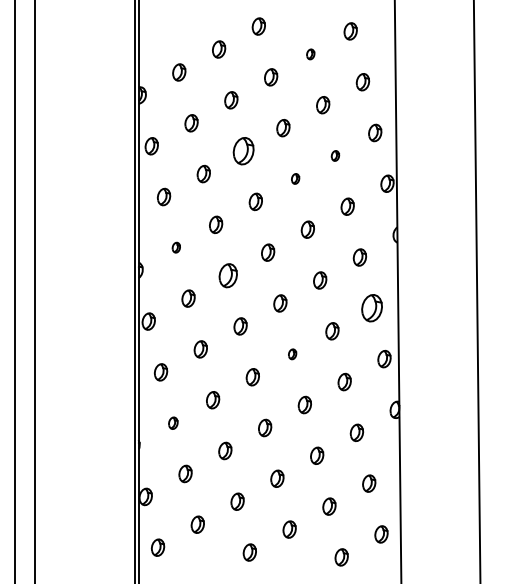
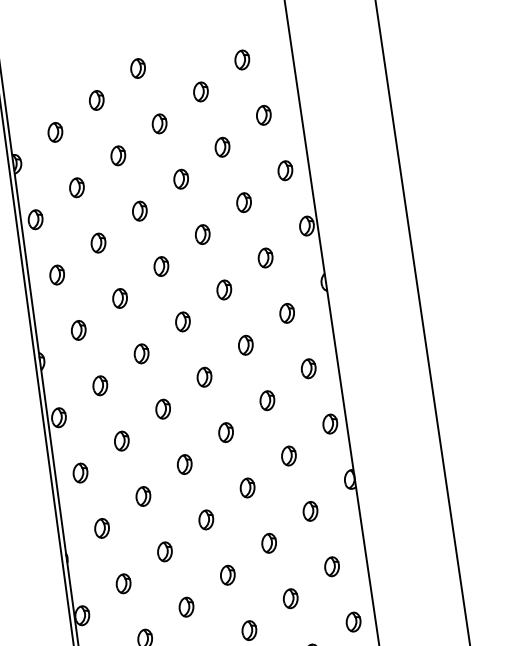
part: (310, 54) -> (200, 92), size x1.67
part: (243, 150) -> (139, 210), size x0.62
part: (335, 155) -> (244, 202), size x1.67
part: (295, 178) -> (202, 234), size x1.67
part: (176, 247) -> (78, 330), size x1.67
part: (228, 275) -> (141, 353), size x0.71
part: (372, 308) -> (309, 368), size x0.62
part: (292, 354) -> (225, 432), size x1.67
part: (173, 423) -> (102, 528), size x1.43

